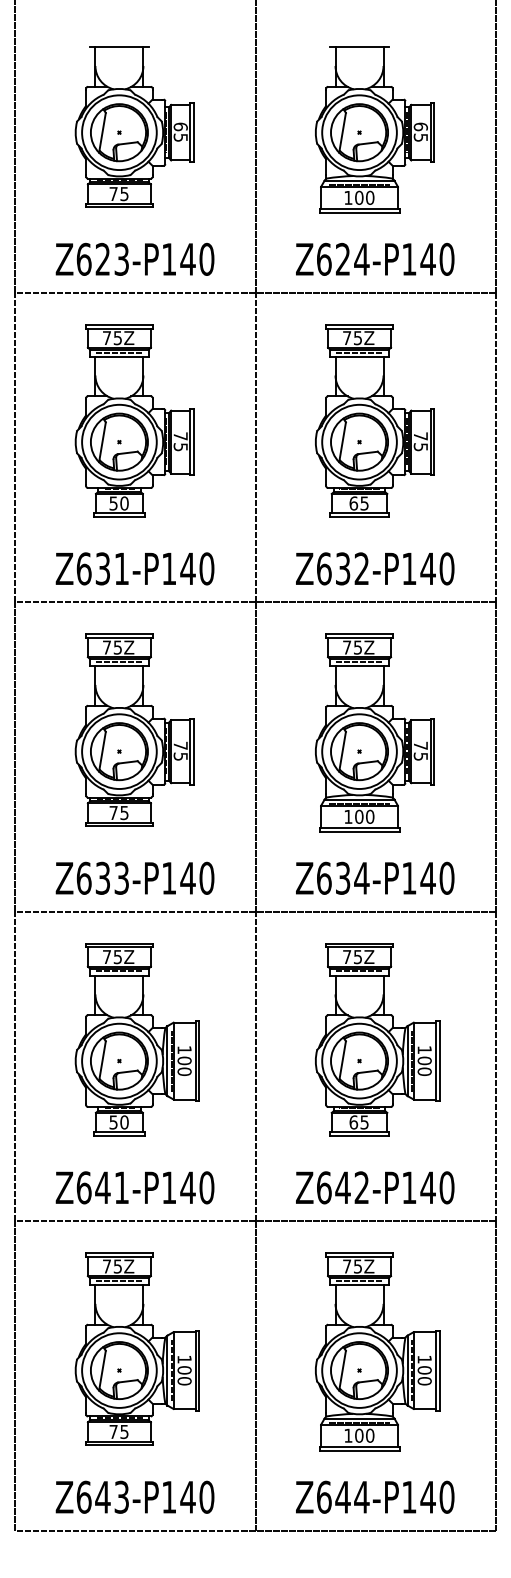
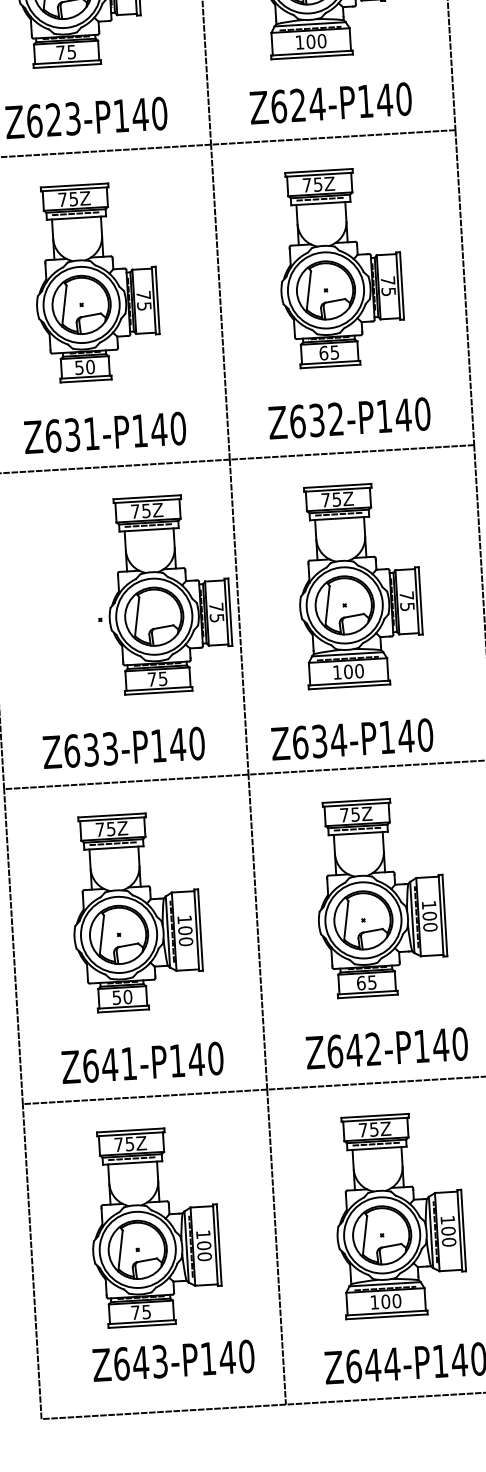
part: (134, 729) -> (168, 593), moved
text: (375, 877) -> (352, 738), moved
text: (134, 1496) -> (172, 1360), moved

